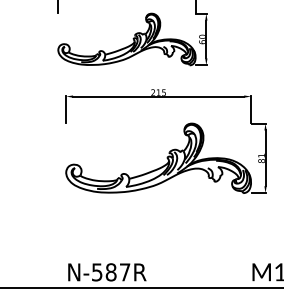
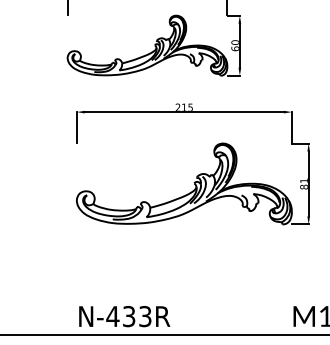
text: (110, 272) -> (128, 316), N-587R -> N-433R

